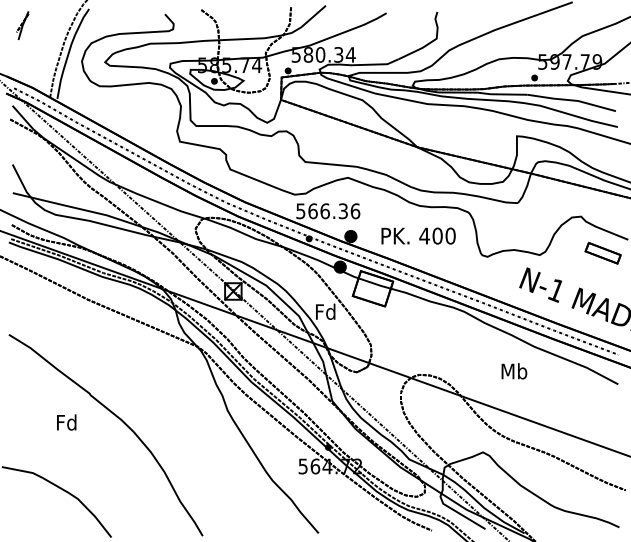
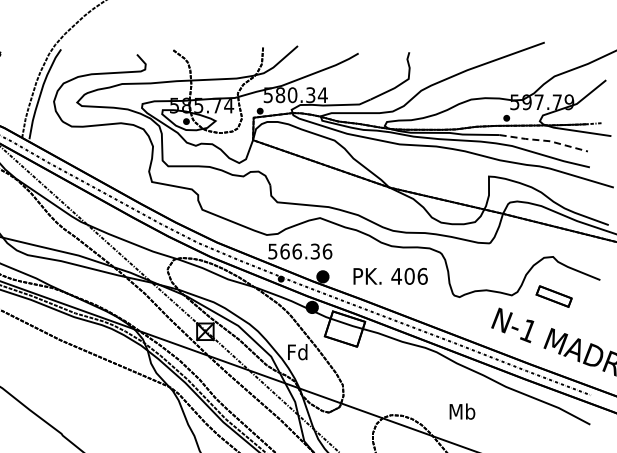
line: (572, 100) -> (544, 140), solid -> dashed
text: (450, 235) -> (422, 275), 400 -> 406
part: (602, 252) -> (553, 295), moved
text: (514, 371) -> (462, 411), moved

